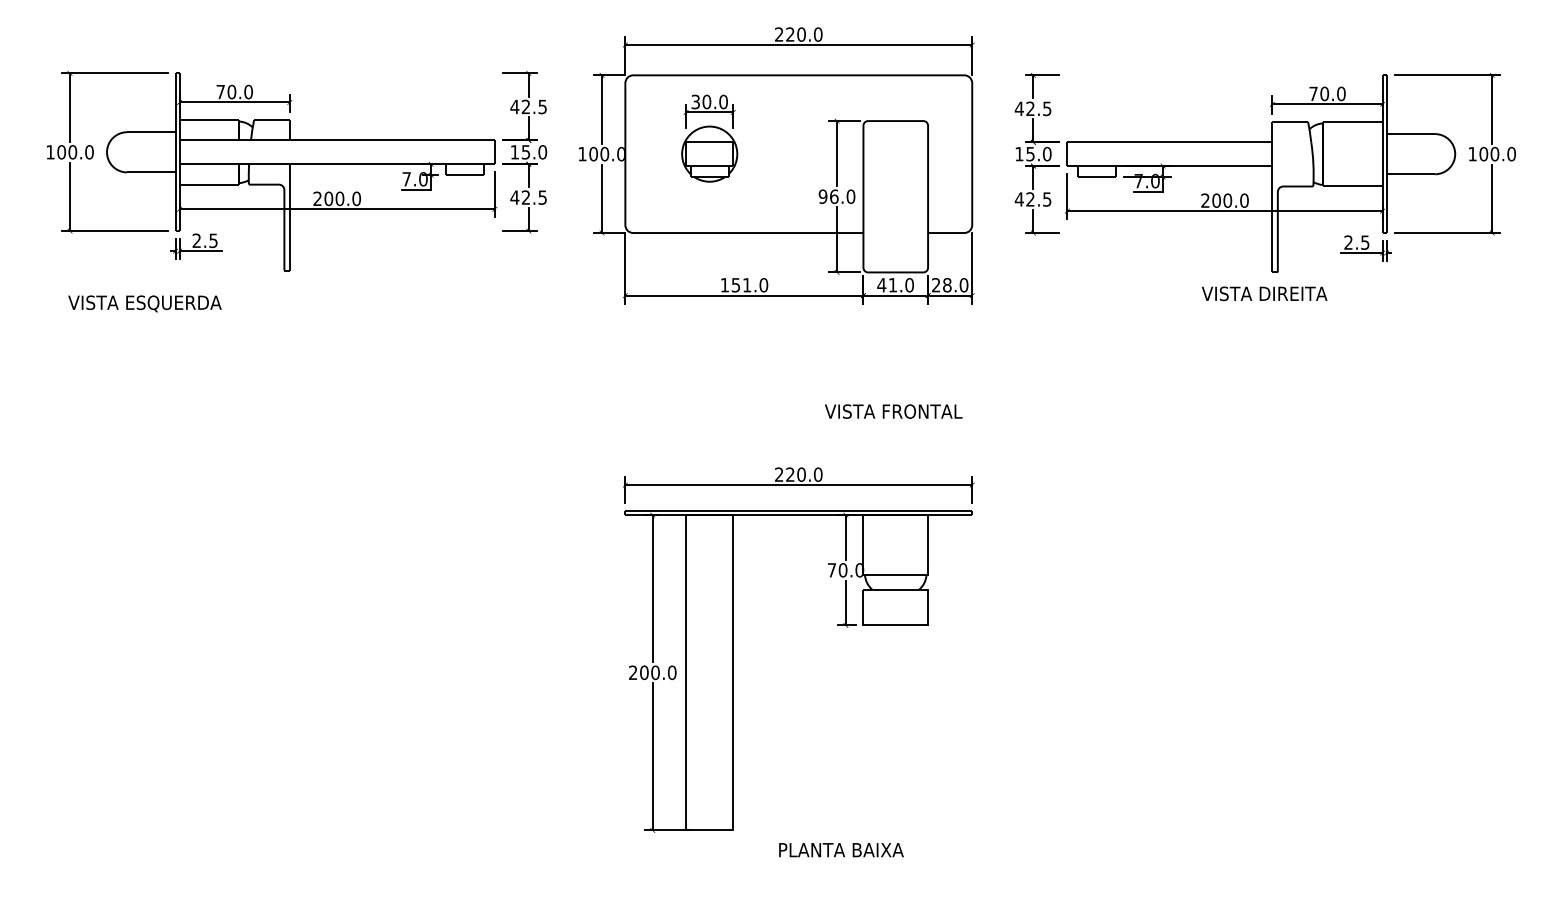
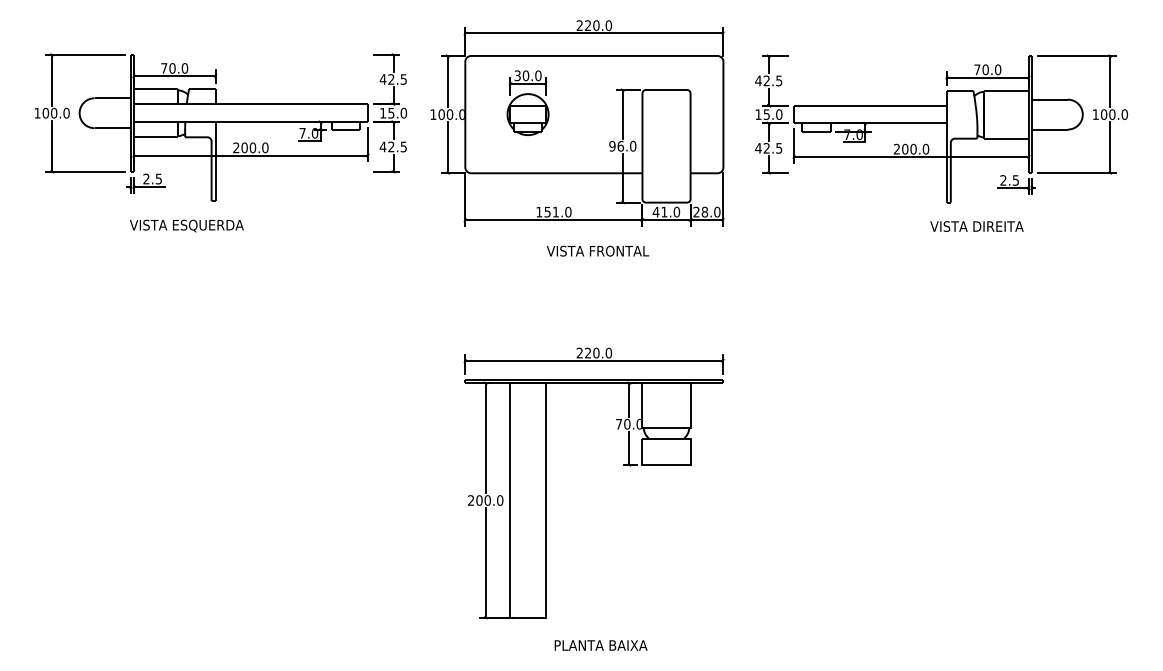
text: (1263, 293) -> (976, 226), moved
text: (144, 303) -> (186, 225), moved
text: (893, 410) -> (597, 250), moved
text: (840, 850) -> (600, 645), moved

